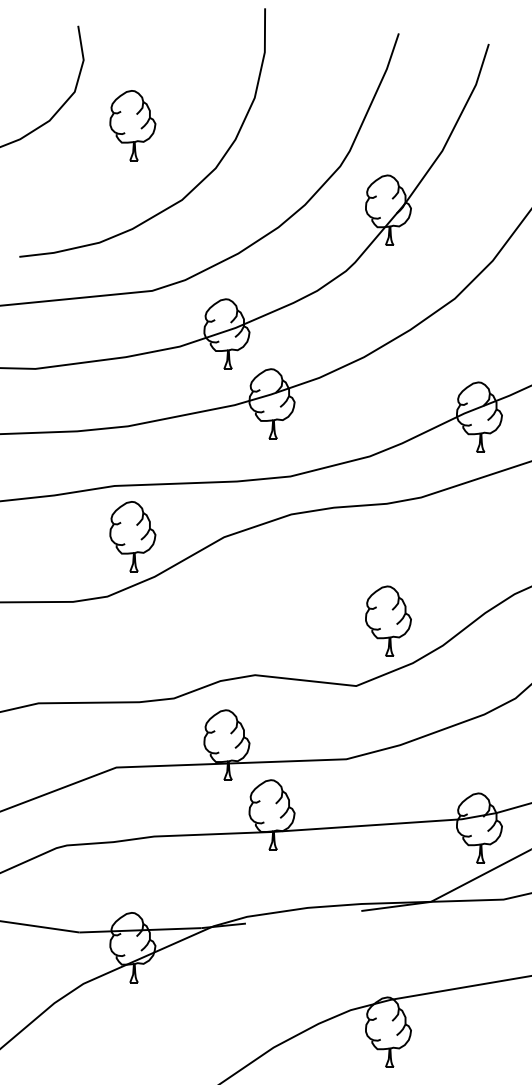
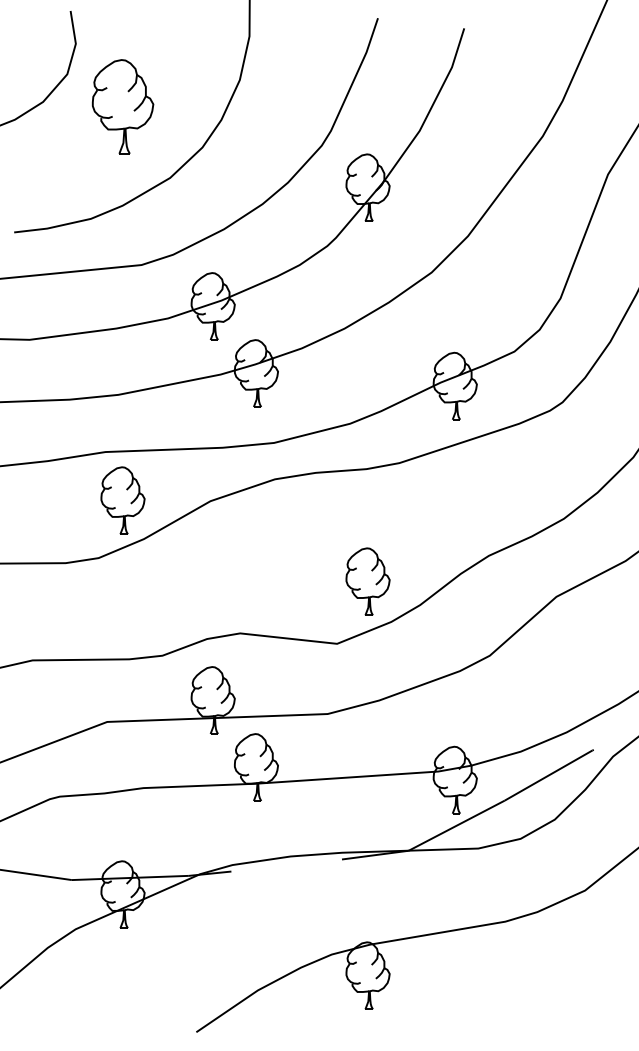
part: (132, 125) -> (122, 106), size x1.4

